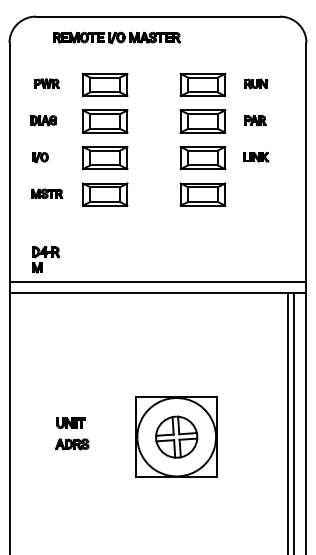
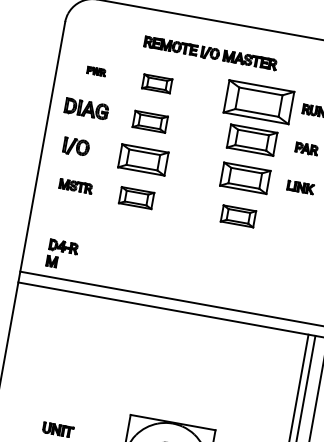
part: (116, 37) -> (210, 53), moved
part: (46, 83) -> (96, 71), size x0.7
part: (105, 84) -> (157, 83), size x0.6
part: (202, 84) -> (258, 101), size x1.4
part: (43, 120) -> (86, 109), size x1.6
part: (105, 121) -> (150, 121), size x0.7
part: (40, 157) -> (76, 147), size x1.6
part: (105, 194) -> (136, 198), size x0.7
part: (202, 194) -> (237, 216), size x0.7

